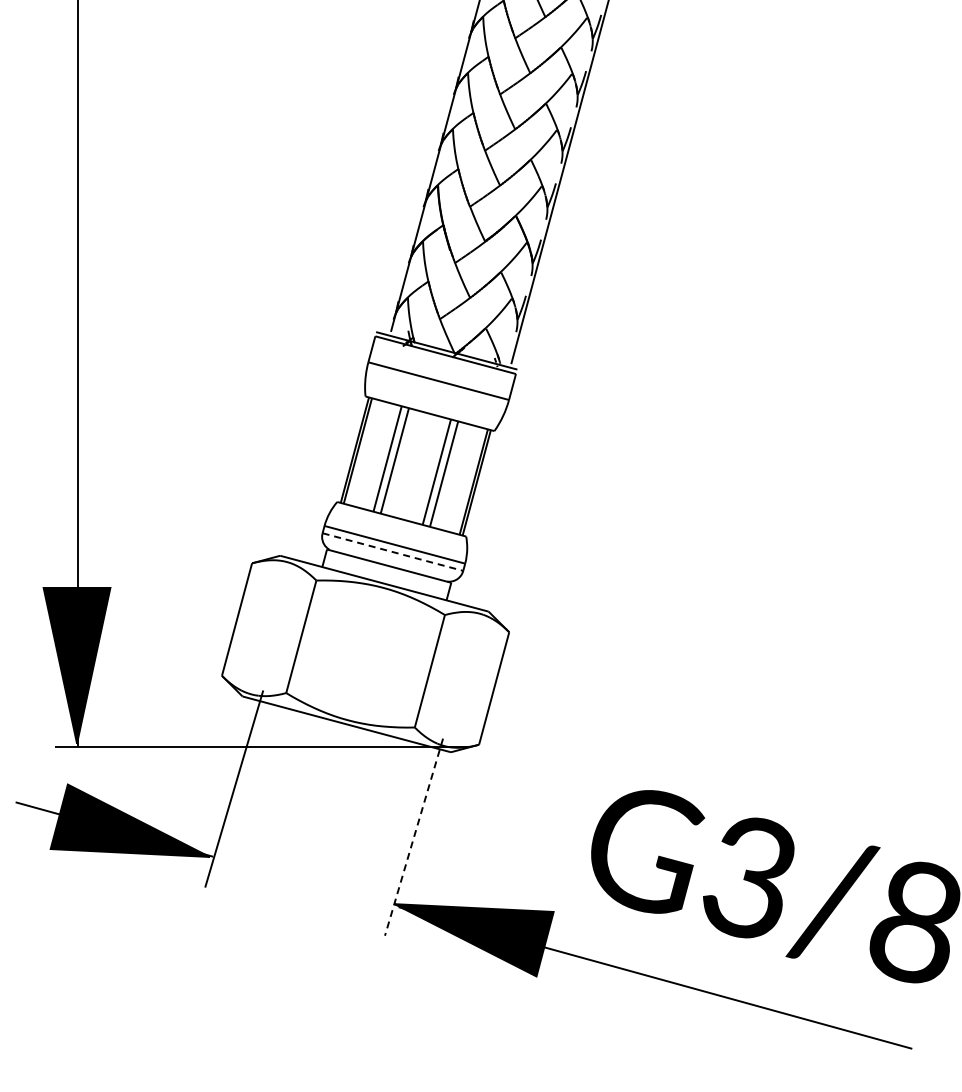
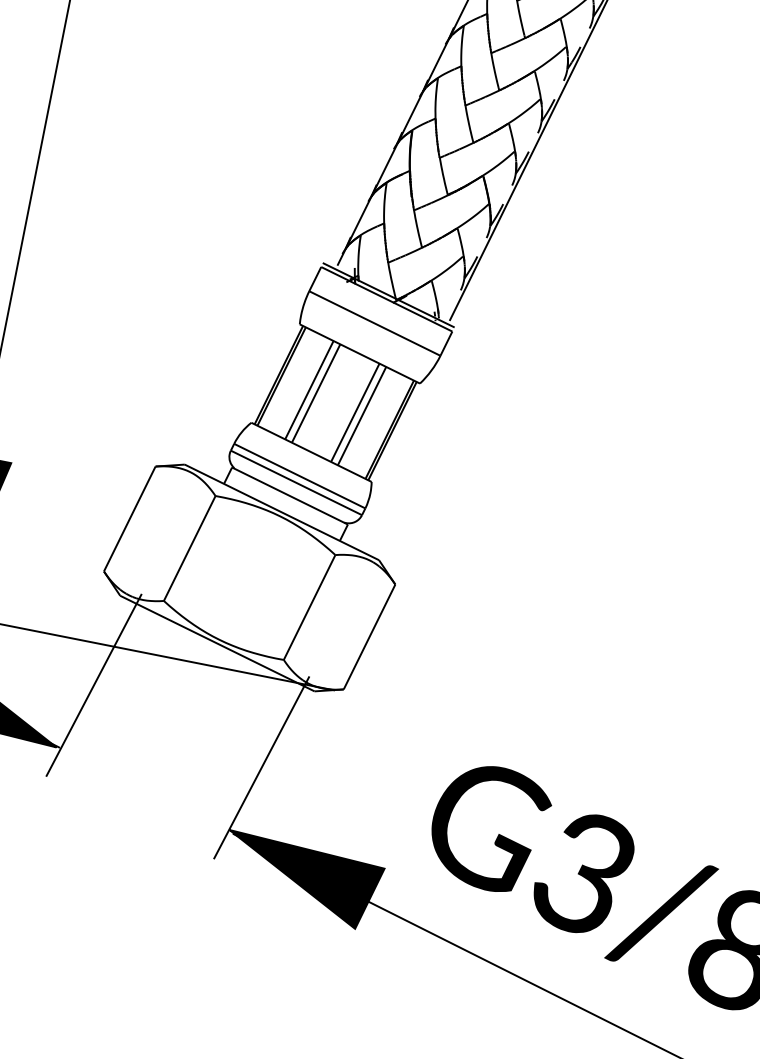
line: (392, 552) -> (295, 483), dashed -> solid
line: (414, 837) -> (262, 768), dashed -> solid

